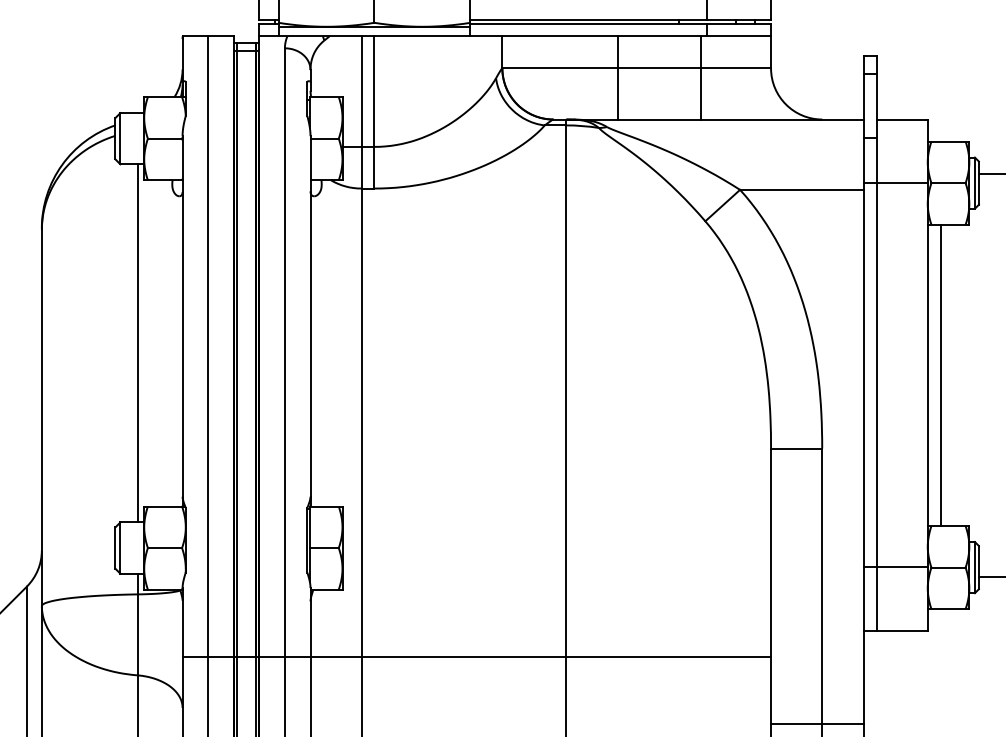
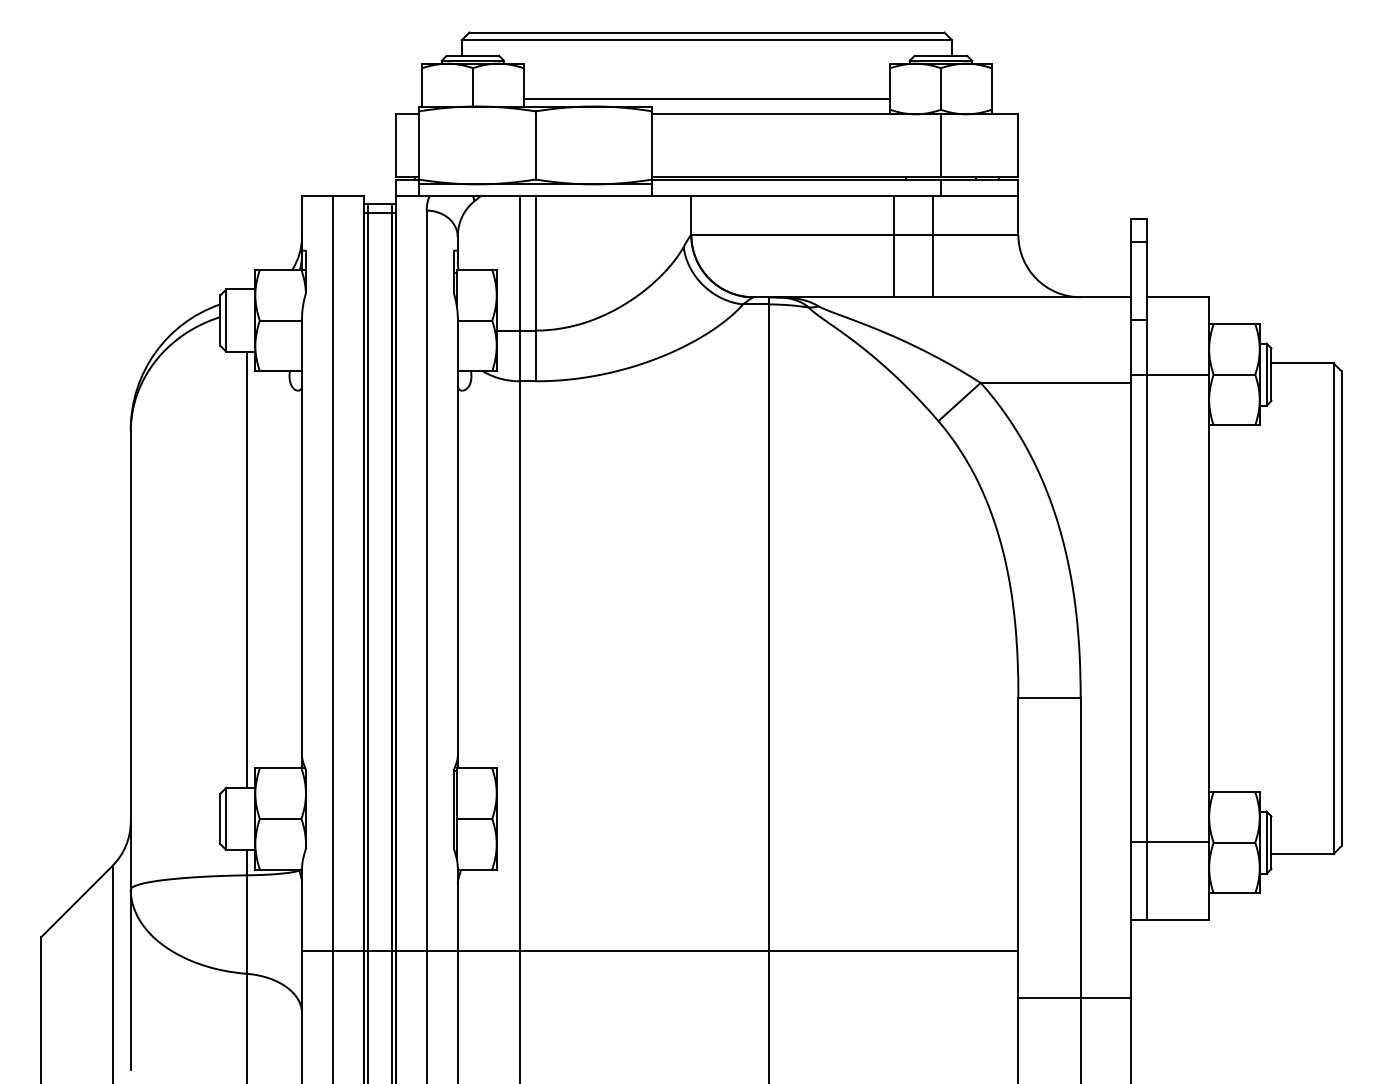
line: (617, 77) -> (893, 246), moved
line: (940, 375) -> (1224, 608), removed
line: (817, 724) -> (1074, 998), moved

